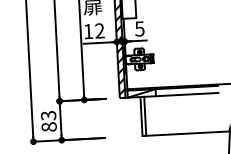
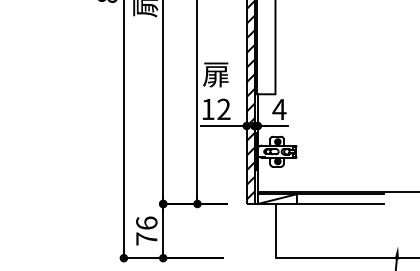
text: (139, 28) -> (279, 109), 5 -> 4
line: (145, 115) -> (280, 230), removed
text: (48, 120) -> (146, 230), 83 -> 76

